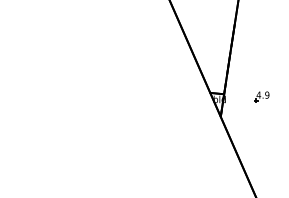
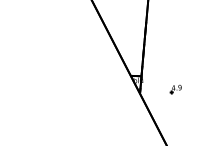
part: (261, 96) -> (175, 88), moved

